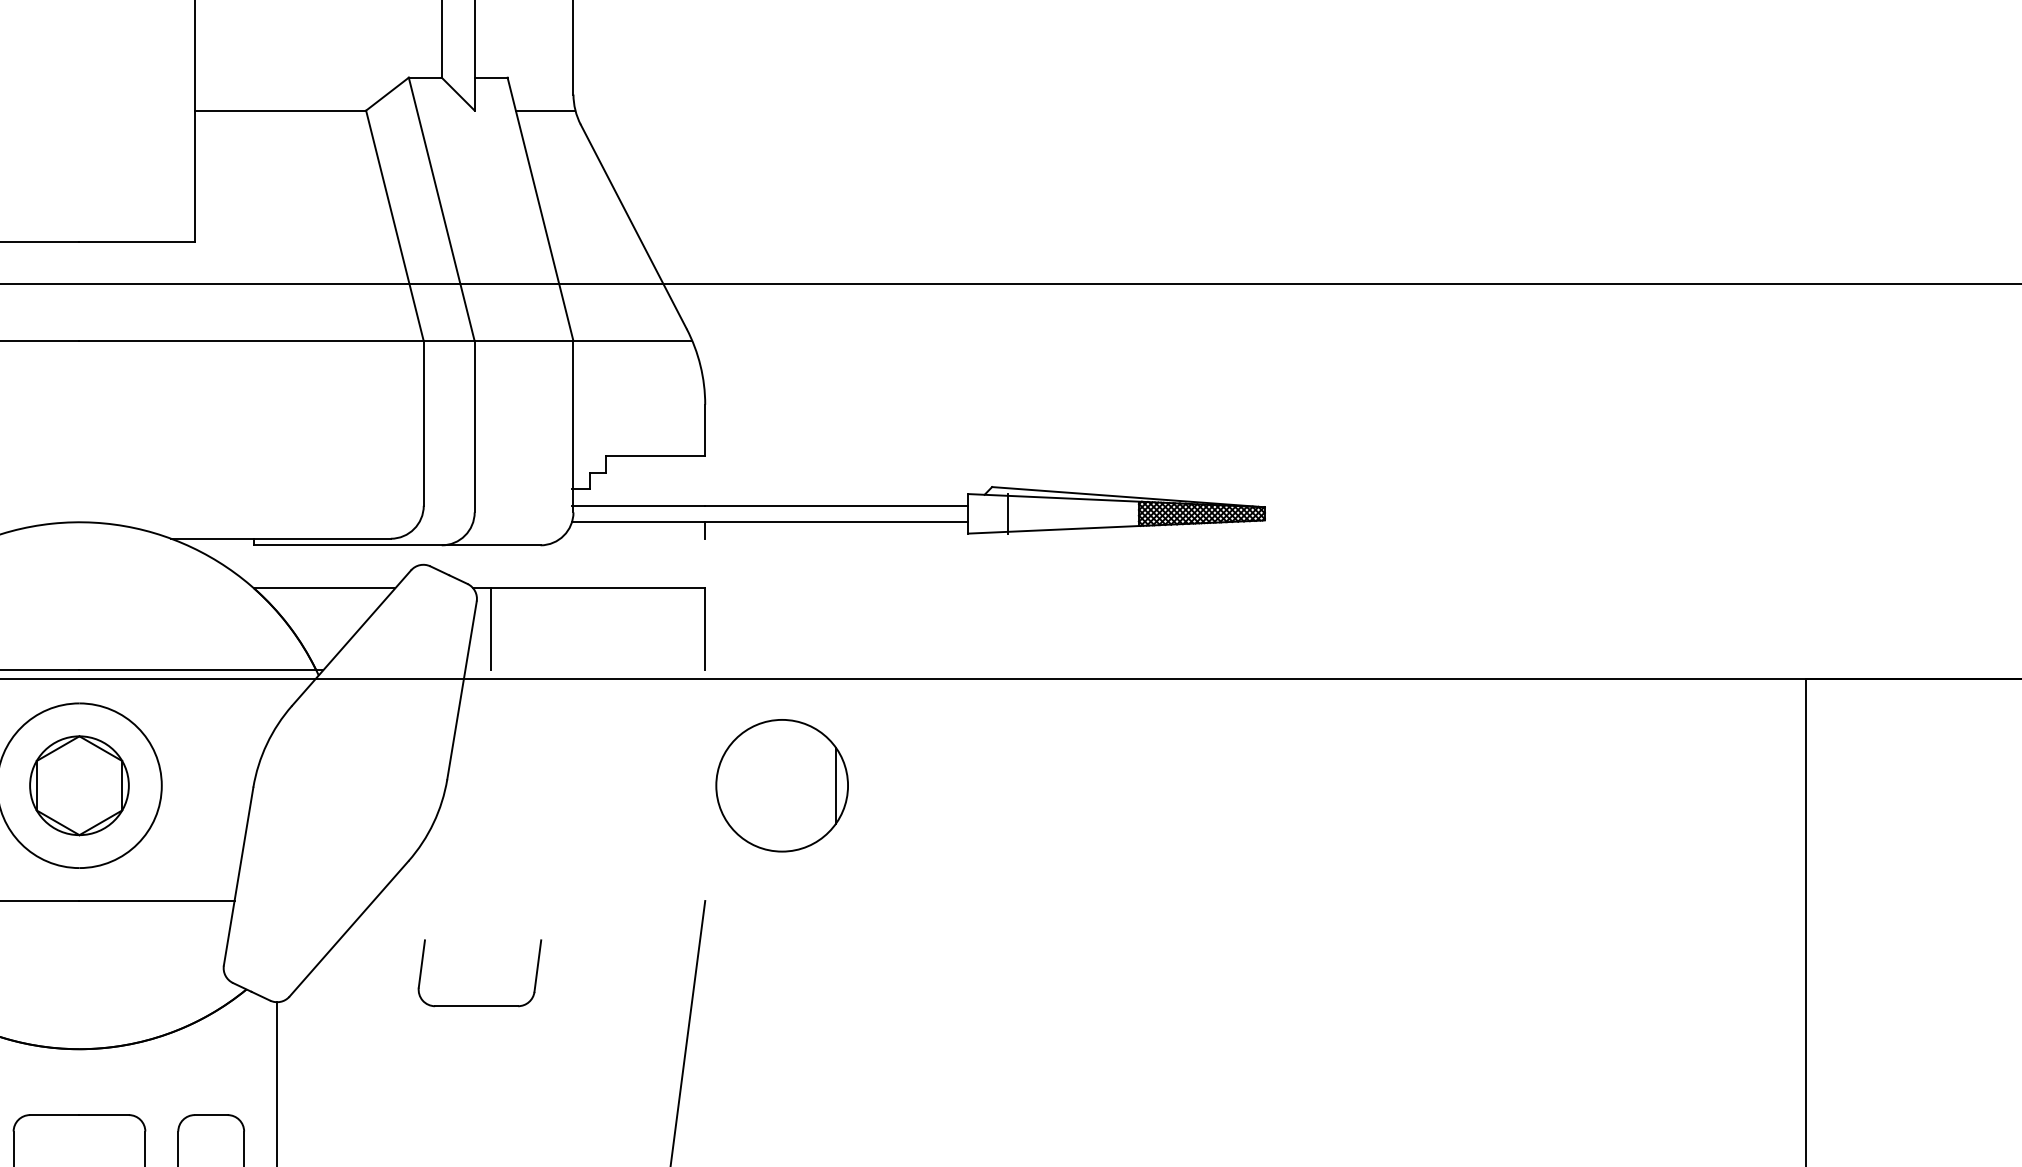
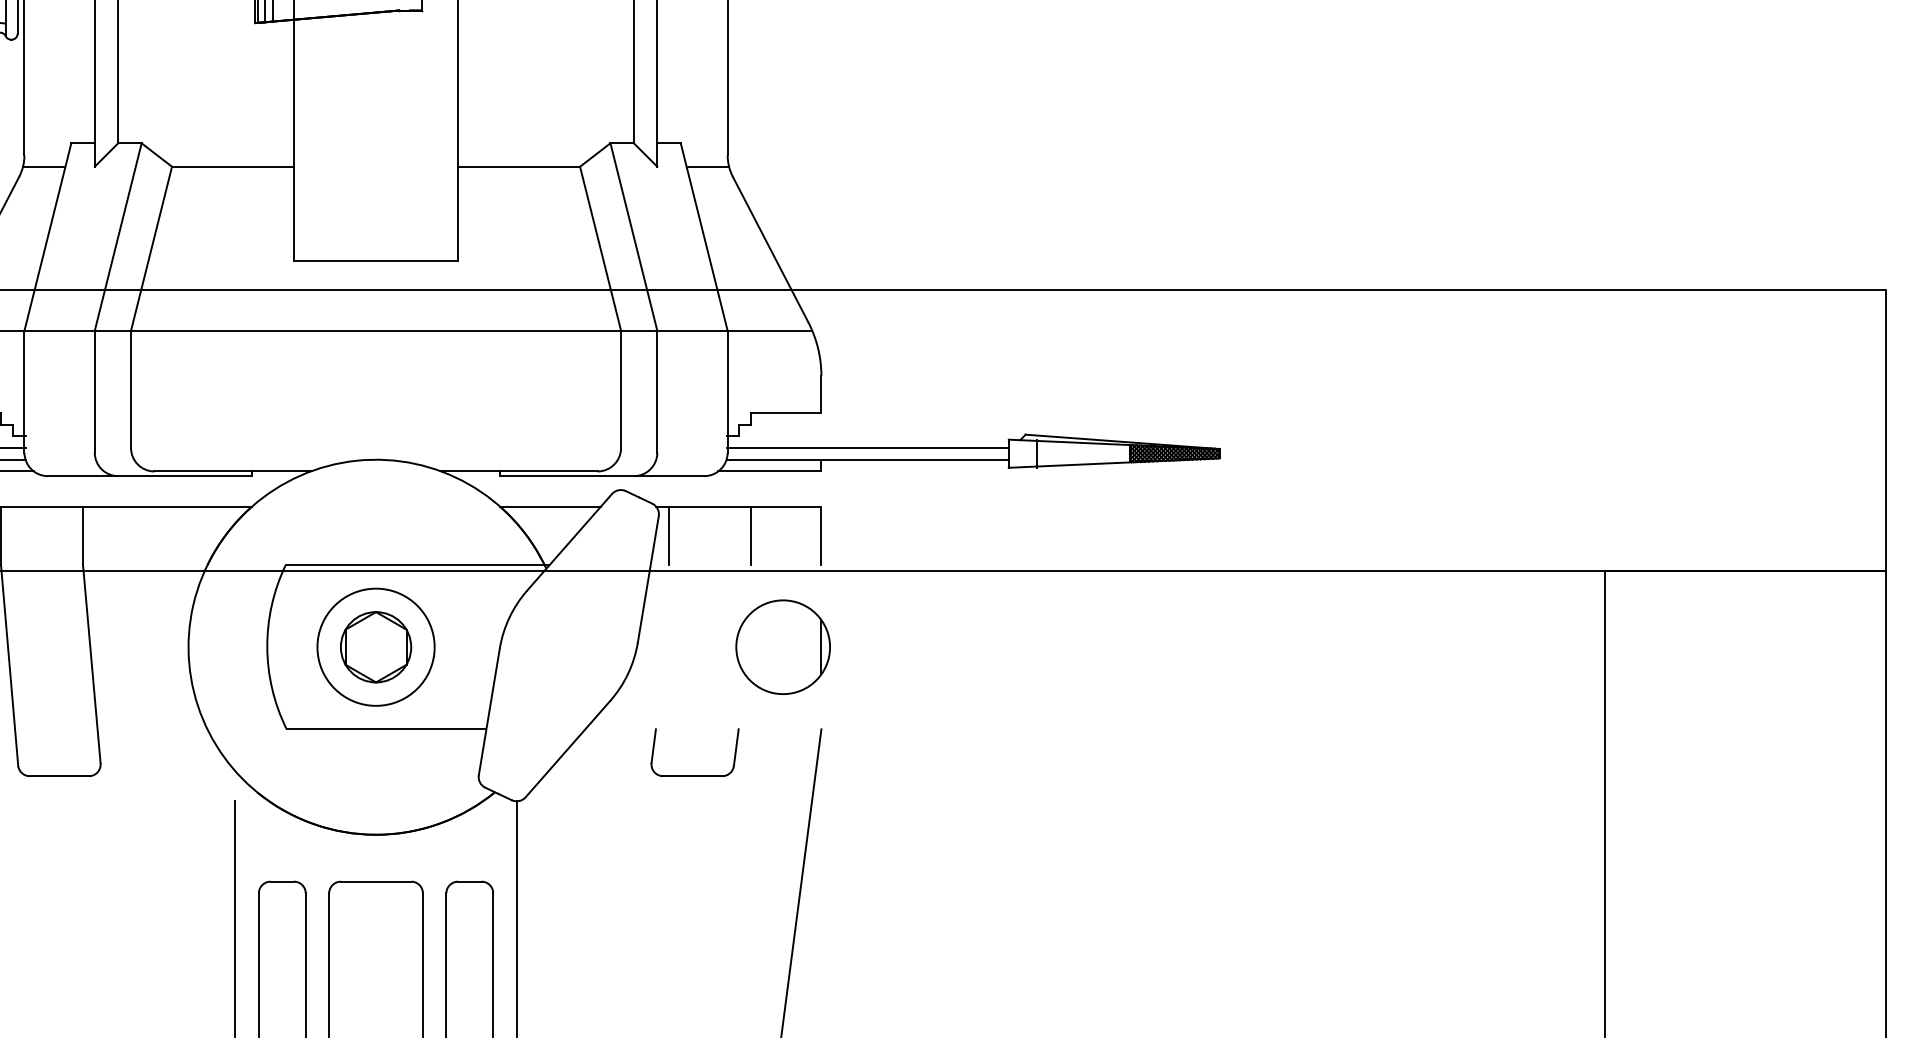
line: (632, 538) -> (769, 471), added
line: (606, 628) -> (751, 535), added
part: (781, 784) -> (782, 646), moved
part: (479, 1005) -> (694, 775), moved

